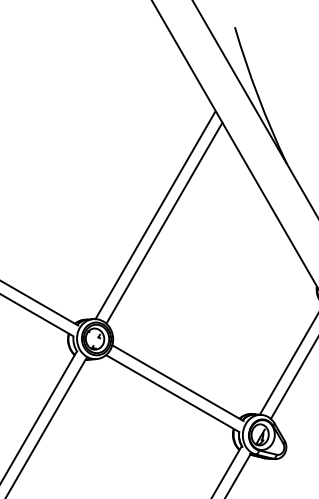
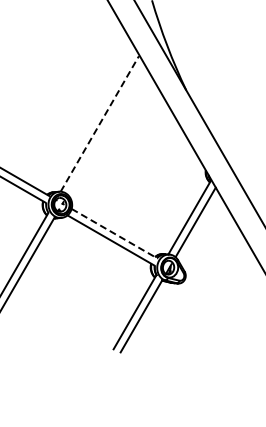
line: (156, 214) -> (100, 123), solid -> dashed
line: (163, 222) -> (105, 128), removed
line: (177, 382) -> (114, 233), solid -> dashed

